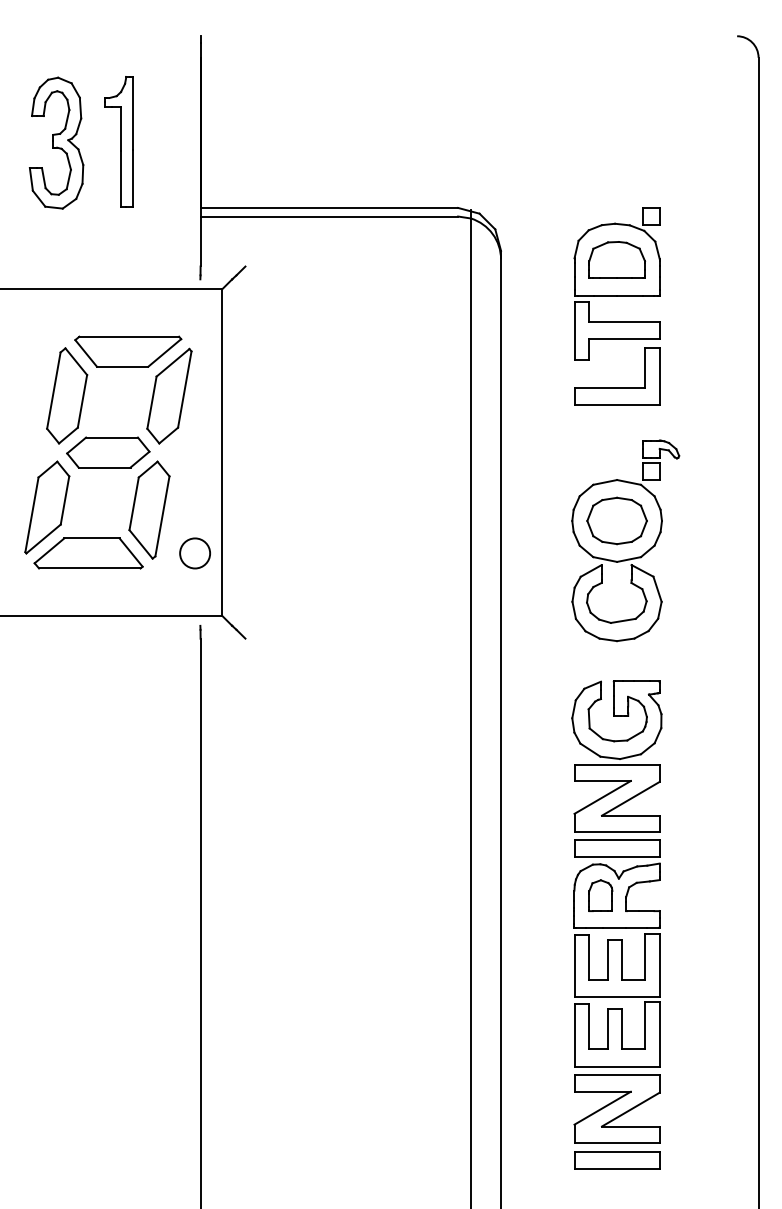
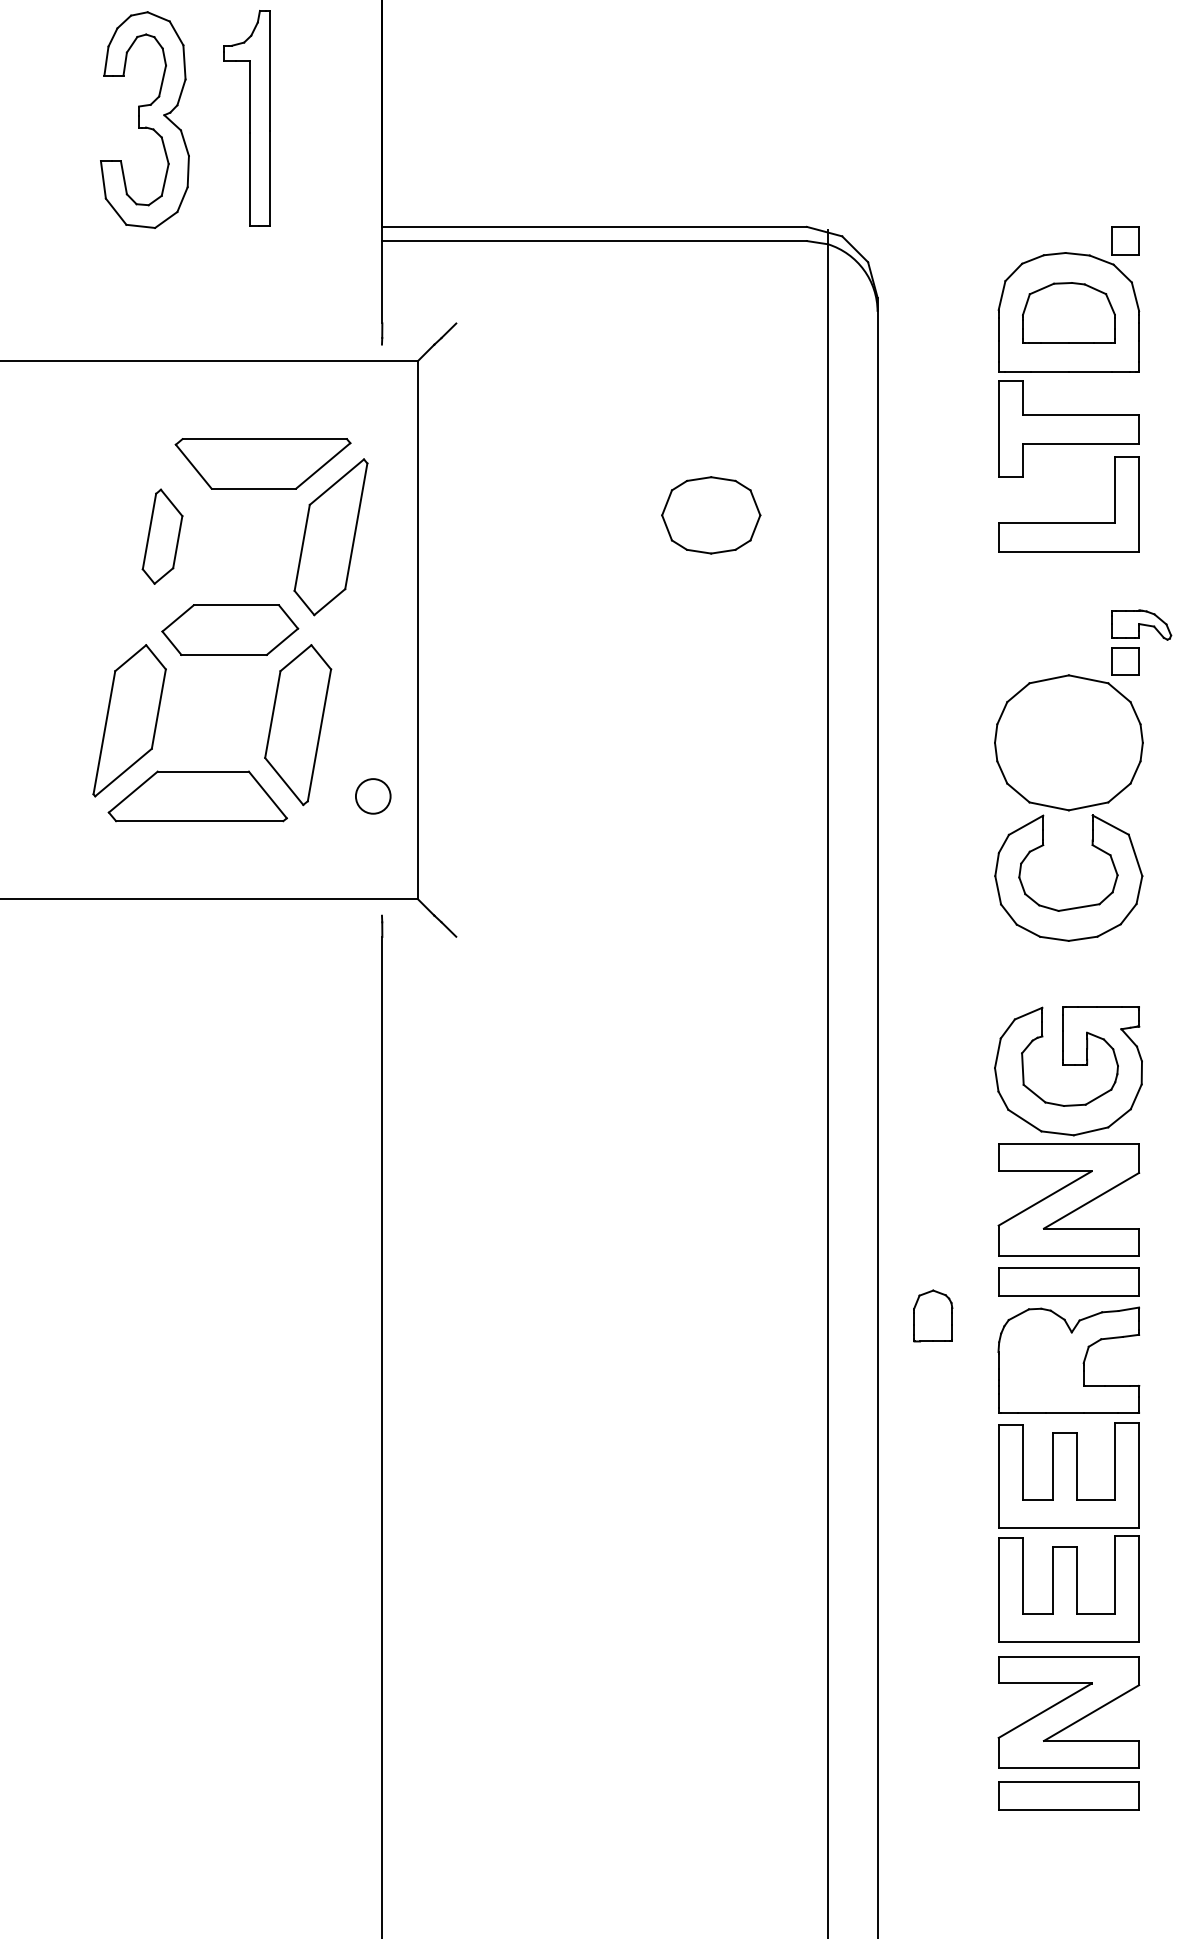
part: (67, 395) -> (162, 536), size x0.6
part: (616, 520) -> (710, 514), moved
circle: (194, 553) -> (372, 796), size x0.7
part: (600, 895) -> (932, 1315), moved

